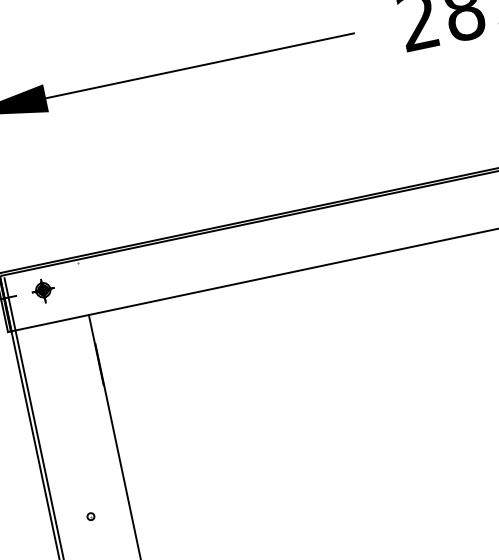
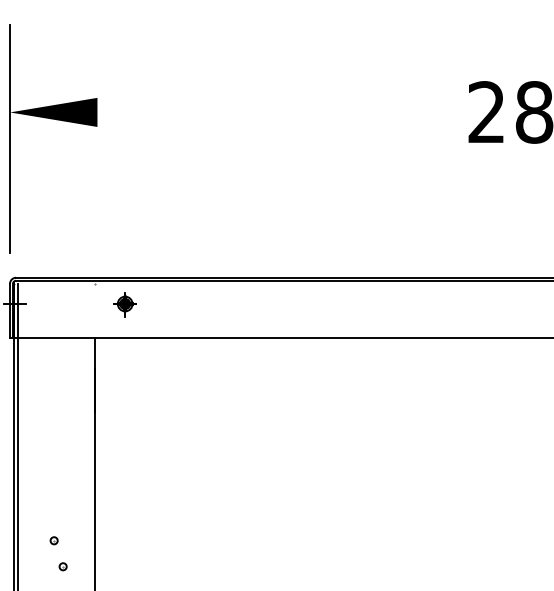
line: (200, 65) -> (258, 112), removed
part: (42, 290) -> (124, 304), moved
part: (104, 539) -> (62, 566), added

